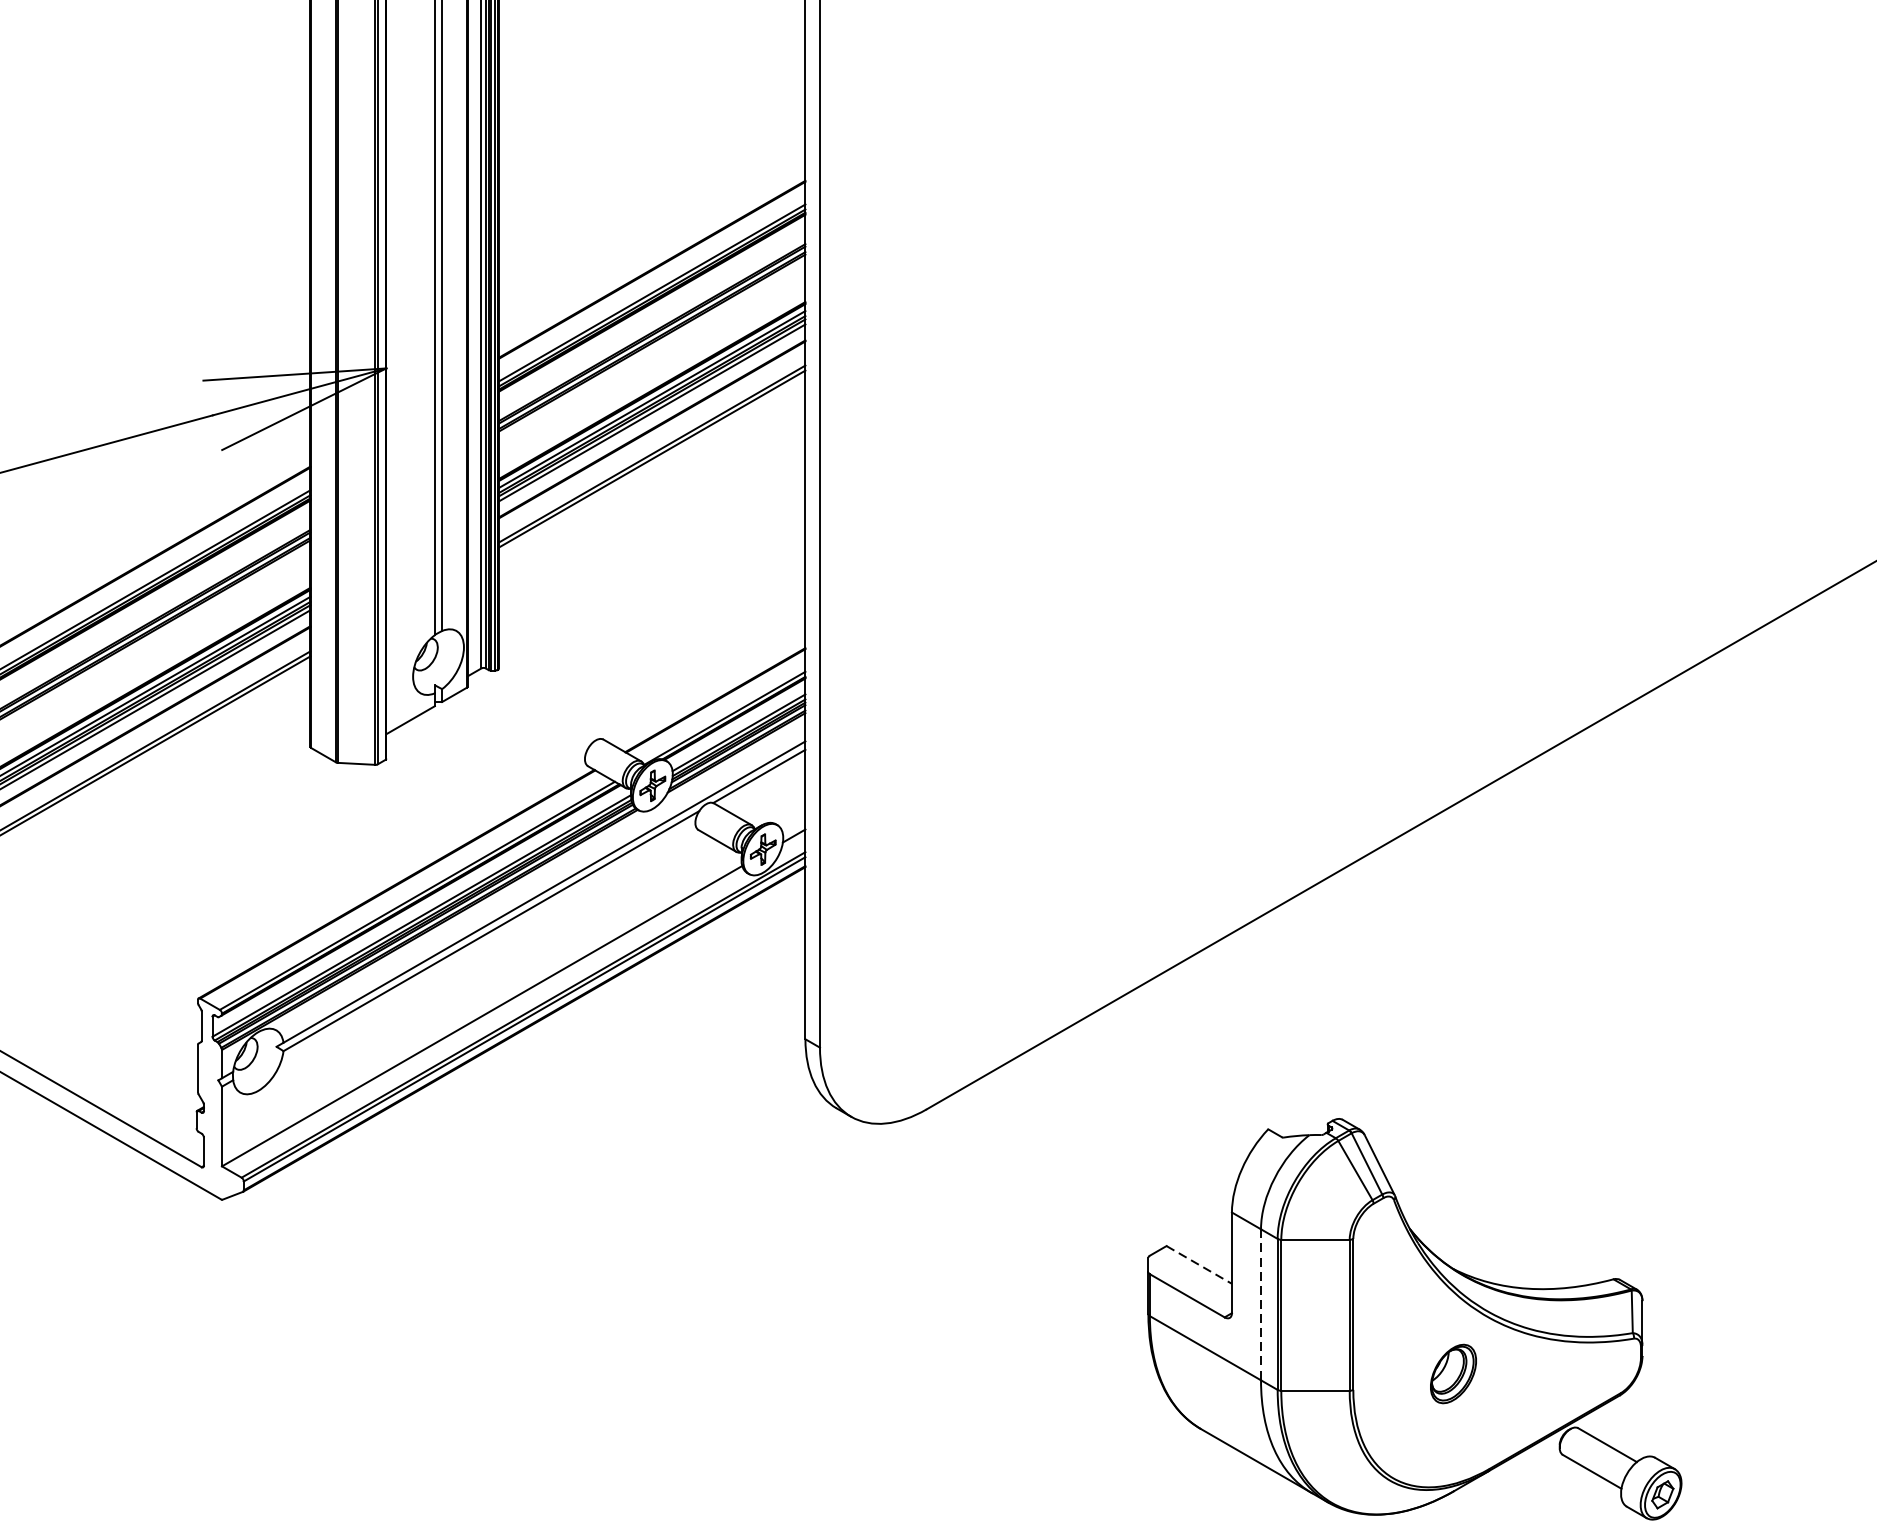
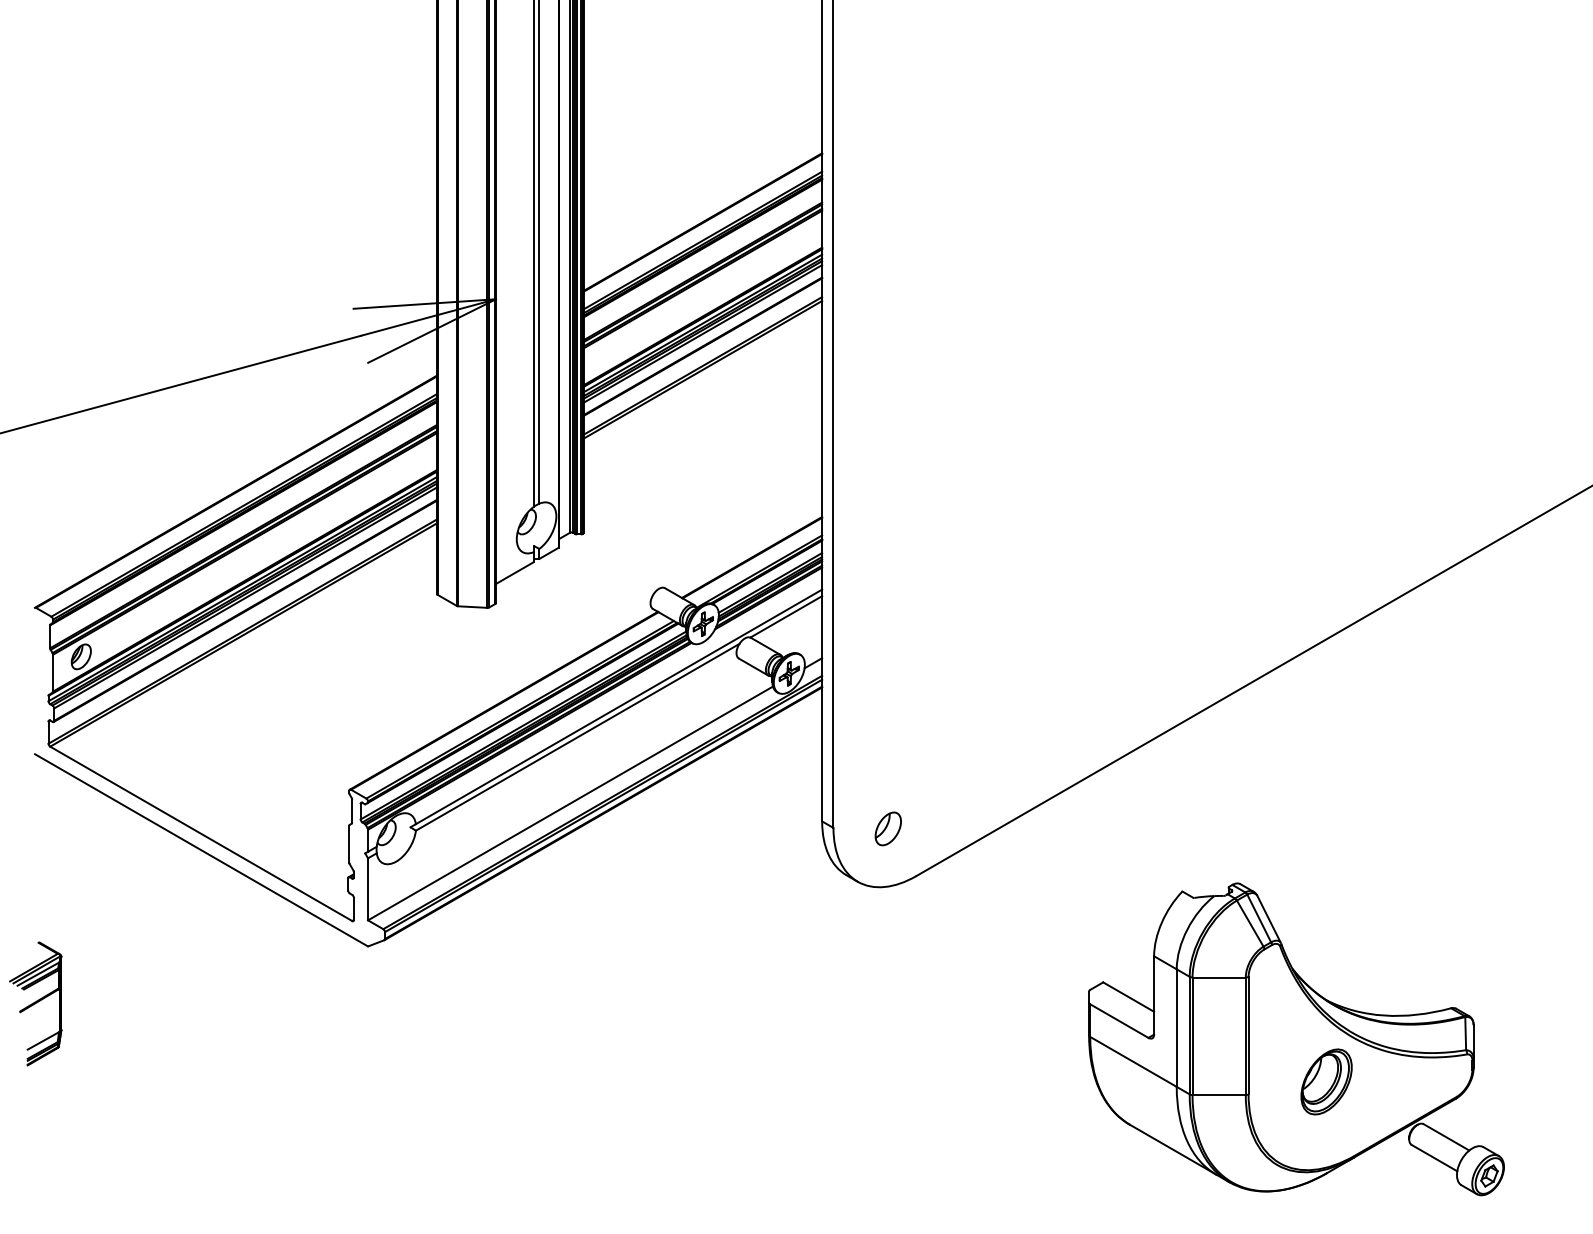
part: (889, 1048) -> (887, 828), added
line: (1200, 1265) -> (1129, 997), dashed -> solid
line: (1260, 1305) -> (1176, 1028), dashed -> solid
part: (1453, 1373) -> (1326, 1081), size x1.43

